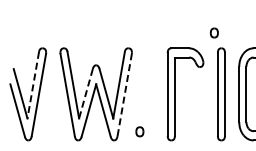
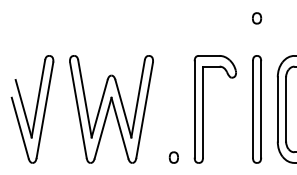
part: (214, 32) -> (257, 17), moved
line: (33, 85) -> (38, 99), dashed -> solid
line: (85, 93) -> (99, 108), dashed -> solid
line: (124, 95) -> (144, 110), dashed -> solid
part: (139, 131) -> (173, 157), moved

